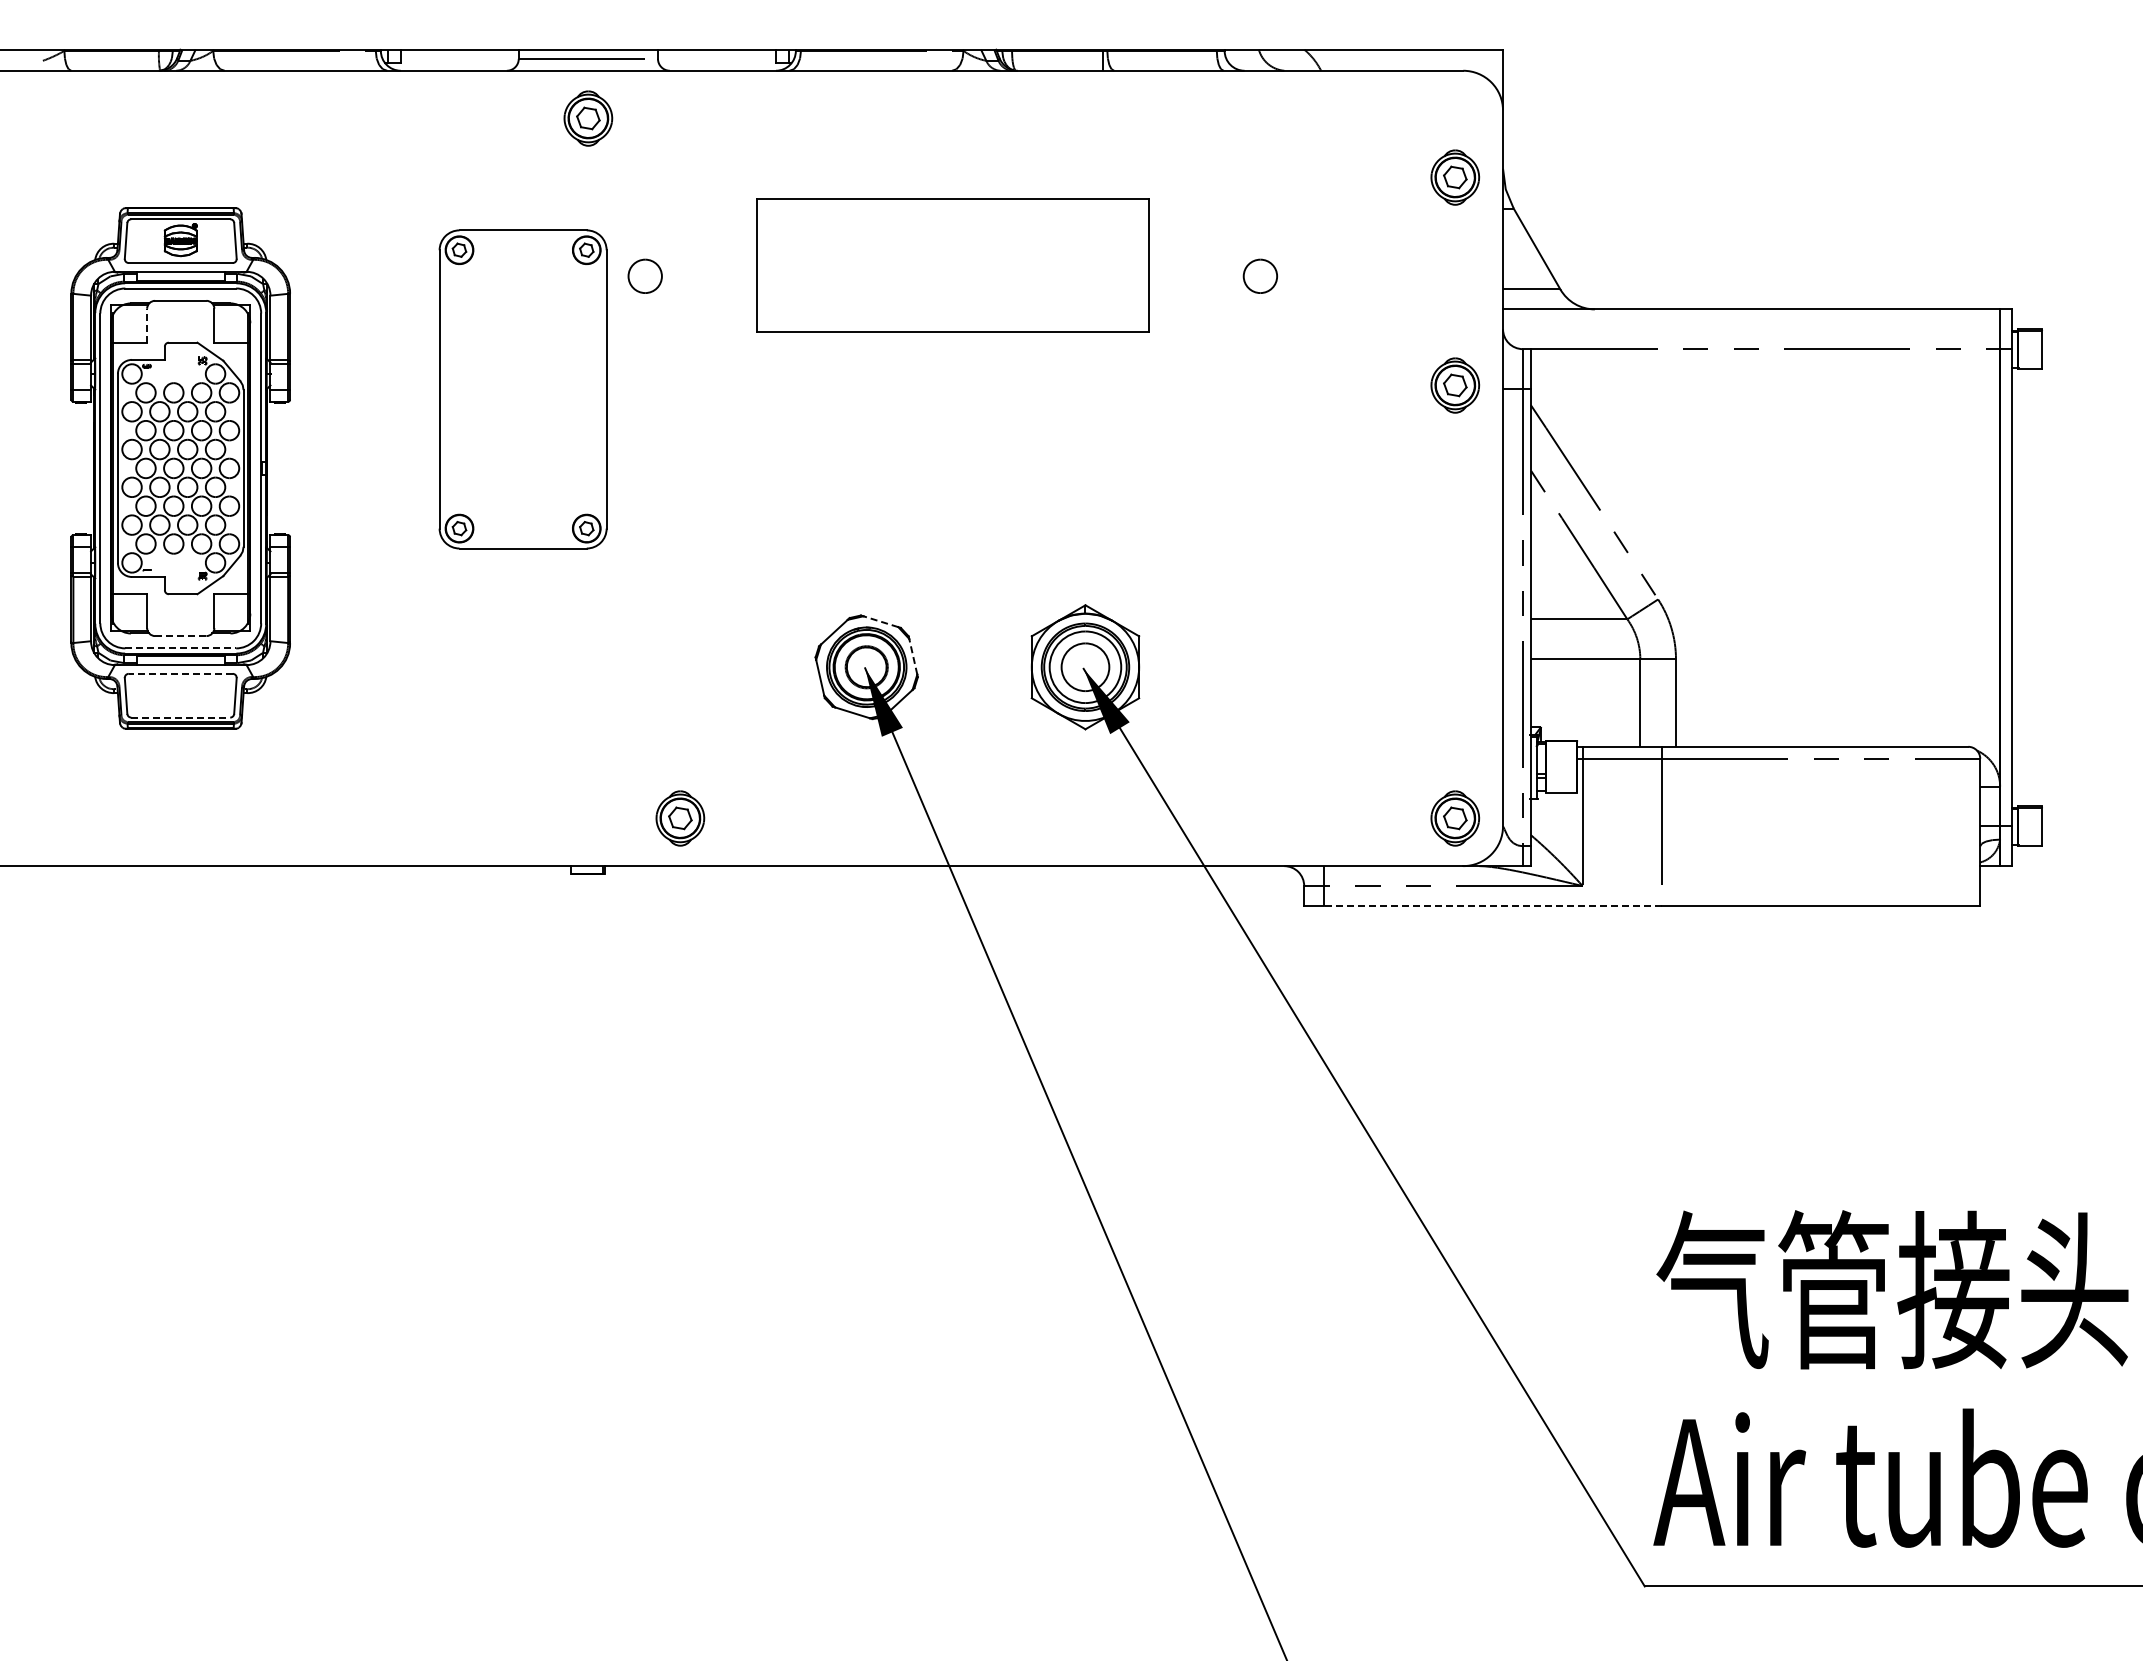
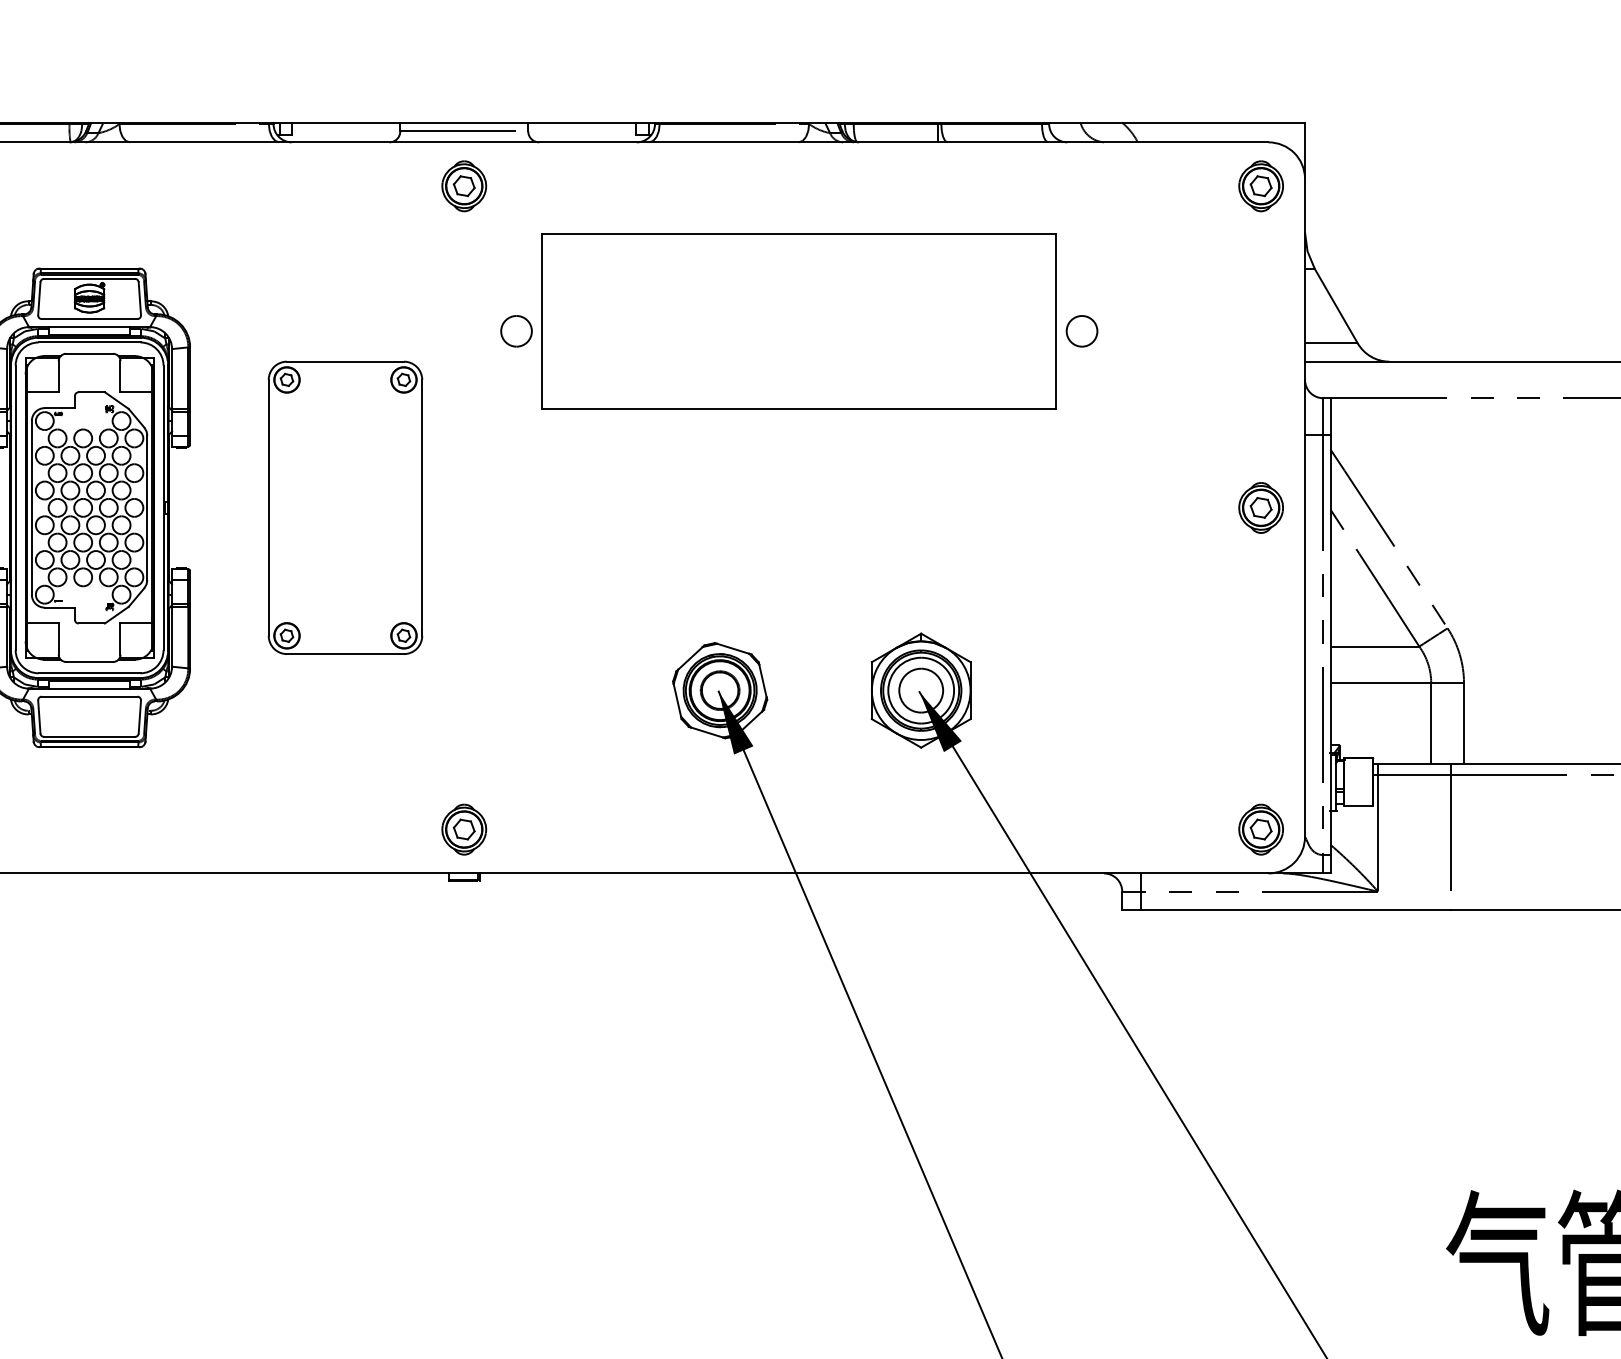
part: (1455, 177) -> (1261, 186), moved
part: (952, 265) -> (798, 321), size x1.43
line: (147, 325) -> (59, 376), dashed -> solid
part: (1455, 385) -> (1261, 507), moved
part: (522, 389) -> (344, 507), moved
line: (880, 621) -> (732, 648), dashed -> solid
line: (180, 636) -> (89, 662), dashed -> solid
line: (181, 648) -> (90, 673), dashed -> solid
line: (913, 656) -> (763, 680), dashed -> solid
line: (180, 673) -> (89, 696), dashed -> solid
line: (181, 717) -> (90, 736), dashed -> solid
part: (680, 818) -> (464, 829), moved
line: (1492, 905) -> (1295, 909), dashed -> solid

